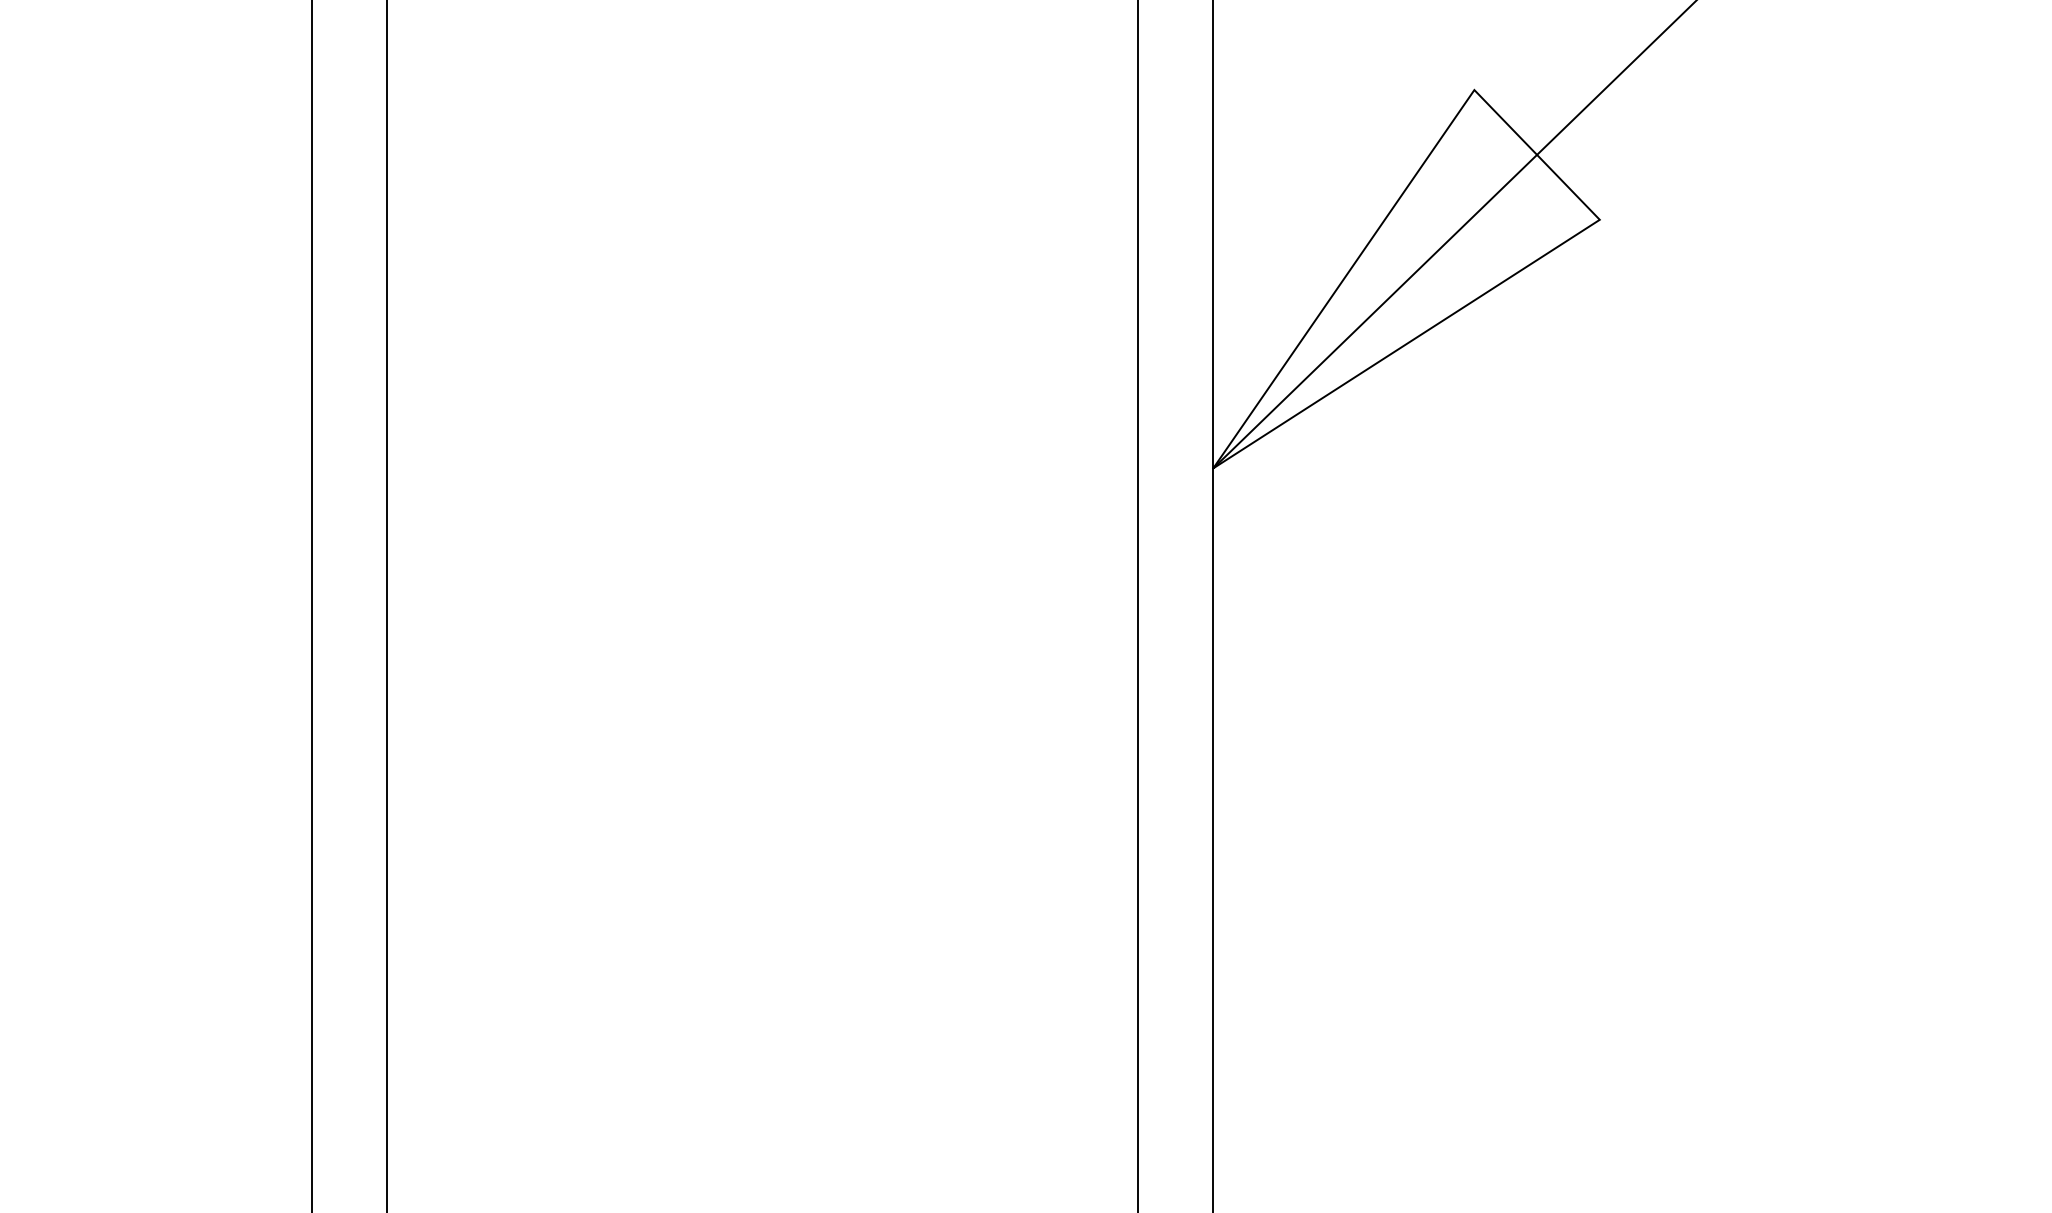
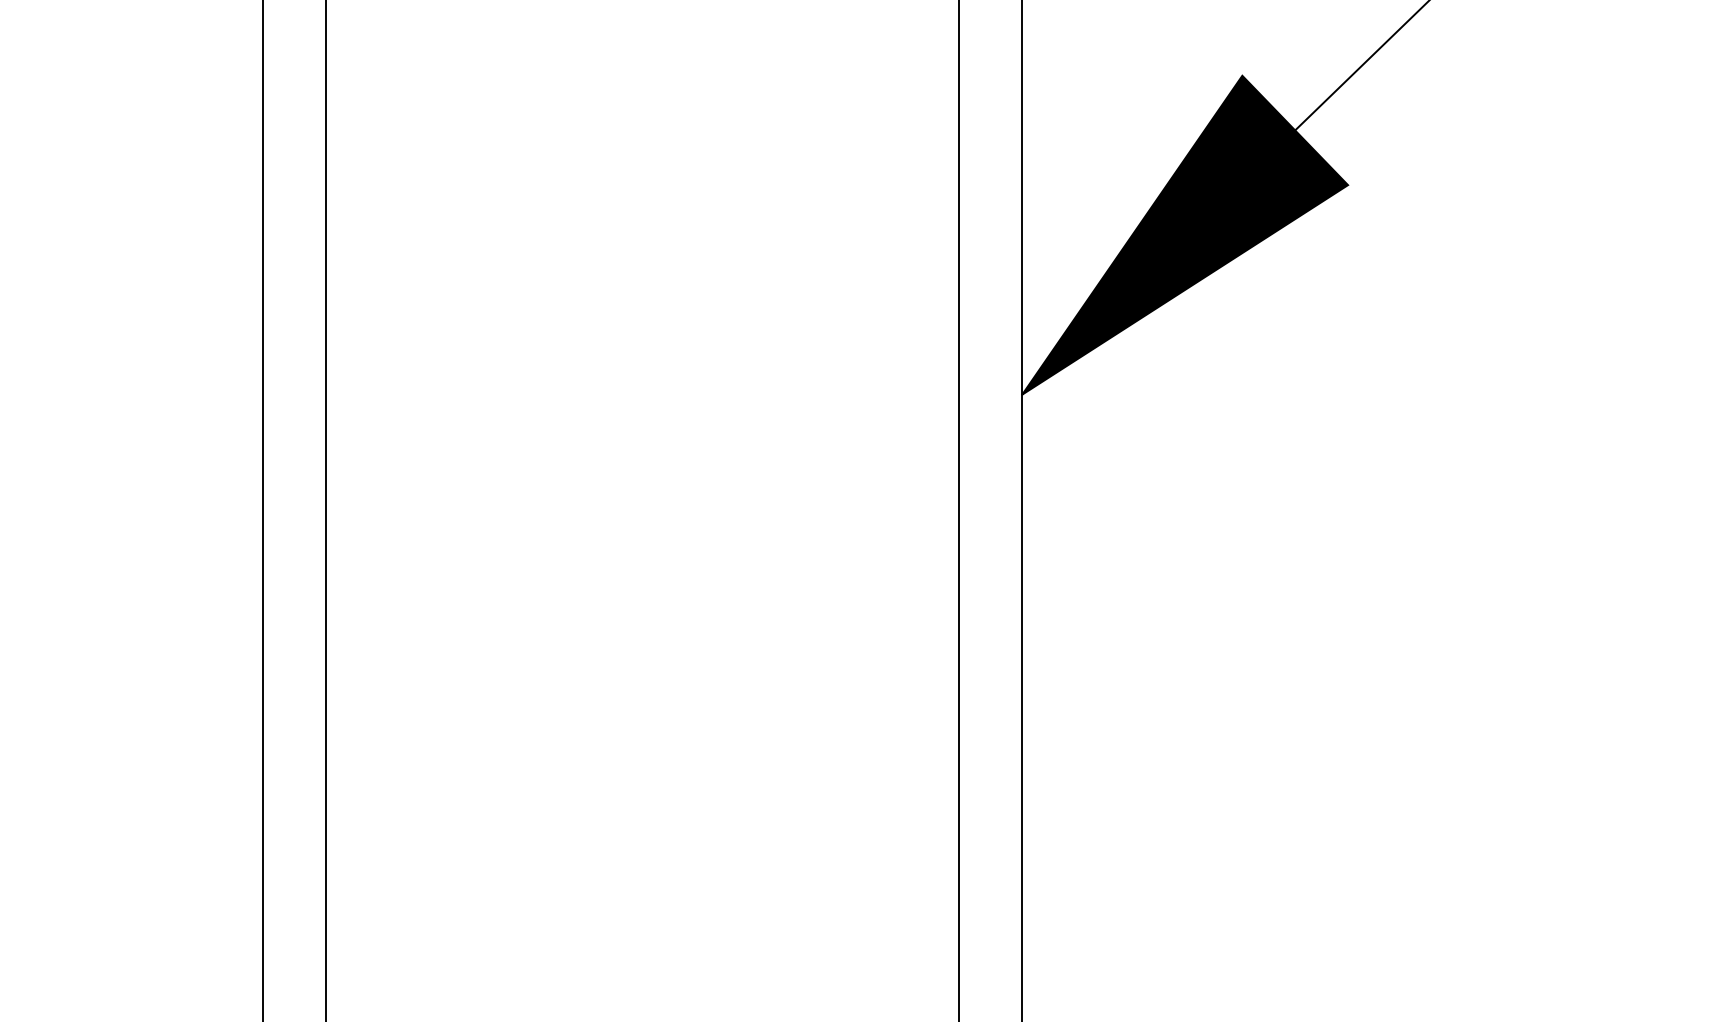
fill: (1406, 279) -> (1185, 235), added

